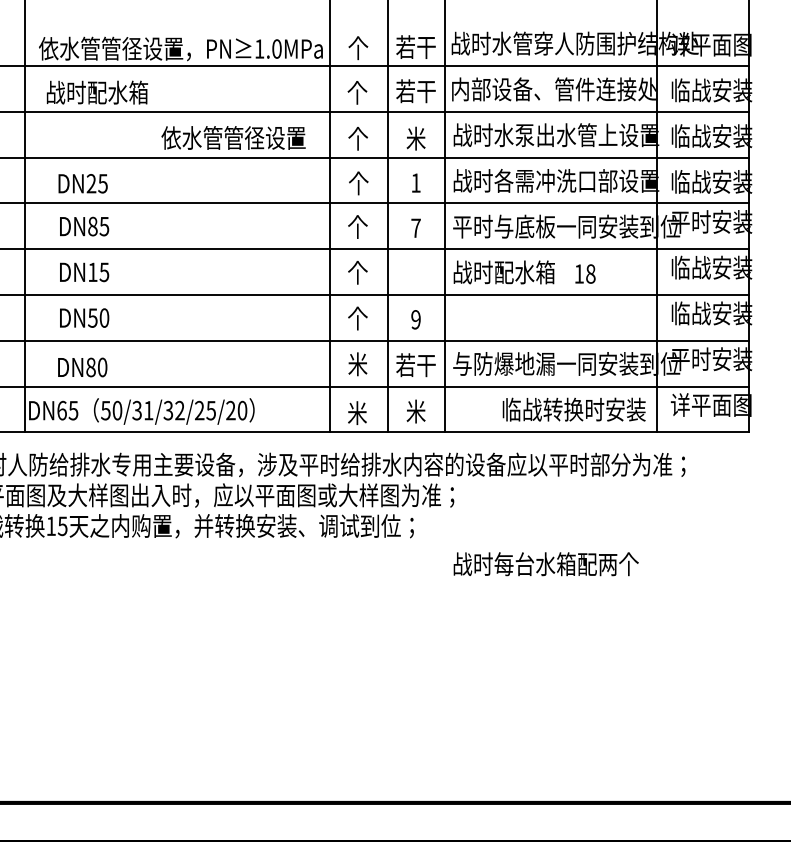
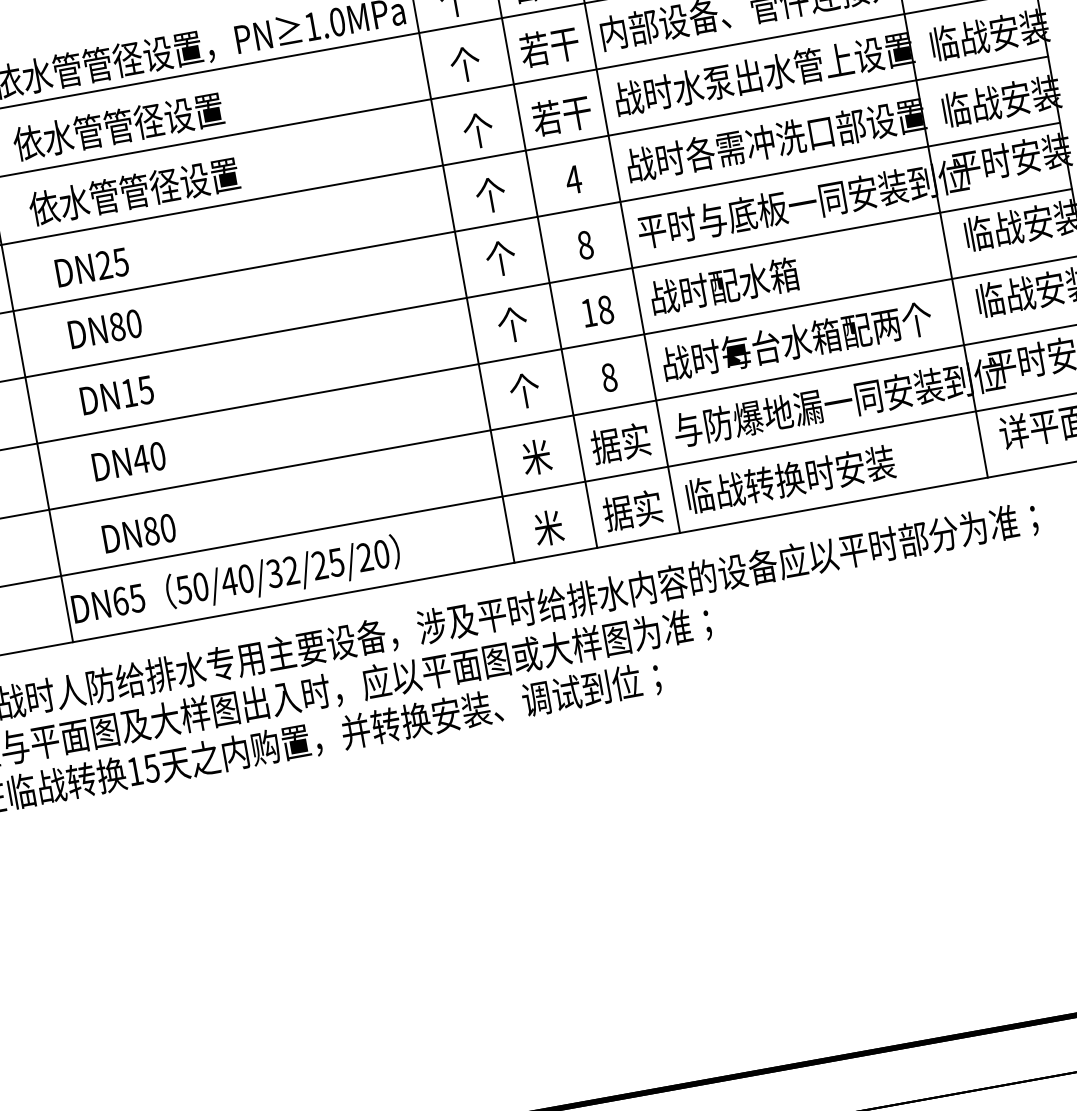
text: (117, 92) -> (118, 126), 战时配水箱 -> 依水管管径设置
text: (233, 137) -> (134, 190), moved
text: (415, 138) -> (561, 115), 米 -> 若干
text: (415, 182) -> (572, 179), 1 -> 4
text: (104, 226) -> (134, 323), DN85 -> DN80
text: (415, 228) -> (584, 245), 7 -> 8
text: (585, 273) -> (597, 310), moved
text: (92, 317) -> (140, 458), DN50 -> DN40
text: (415, 319) -> (608, 377), 9 -> 8
text: (415, 365) -> (620, 443), 若干 -> 据实
text: (573, 409) -> (789, 479), moved
text: (142, 410) -> (237, 580), 50/31/32/25/20 -> 50/40/32/25/20
text: (415, 411) -> (632, 510), 米 -> 据实
text: (545, 564) -> (796, 342), moved

